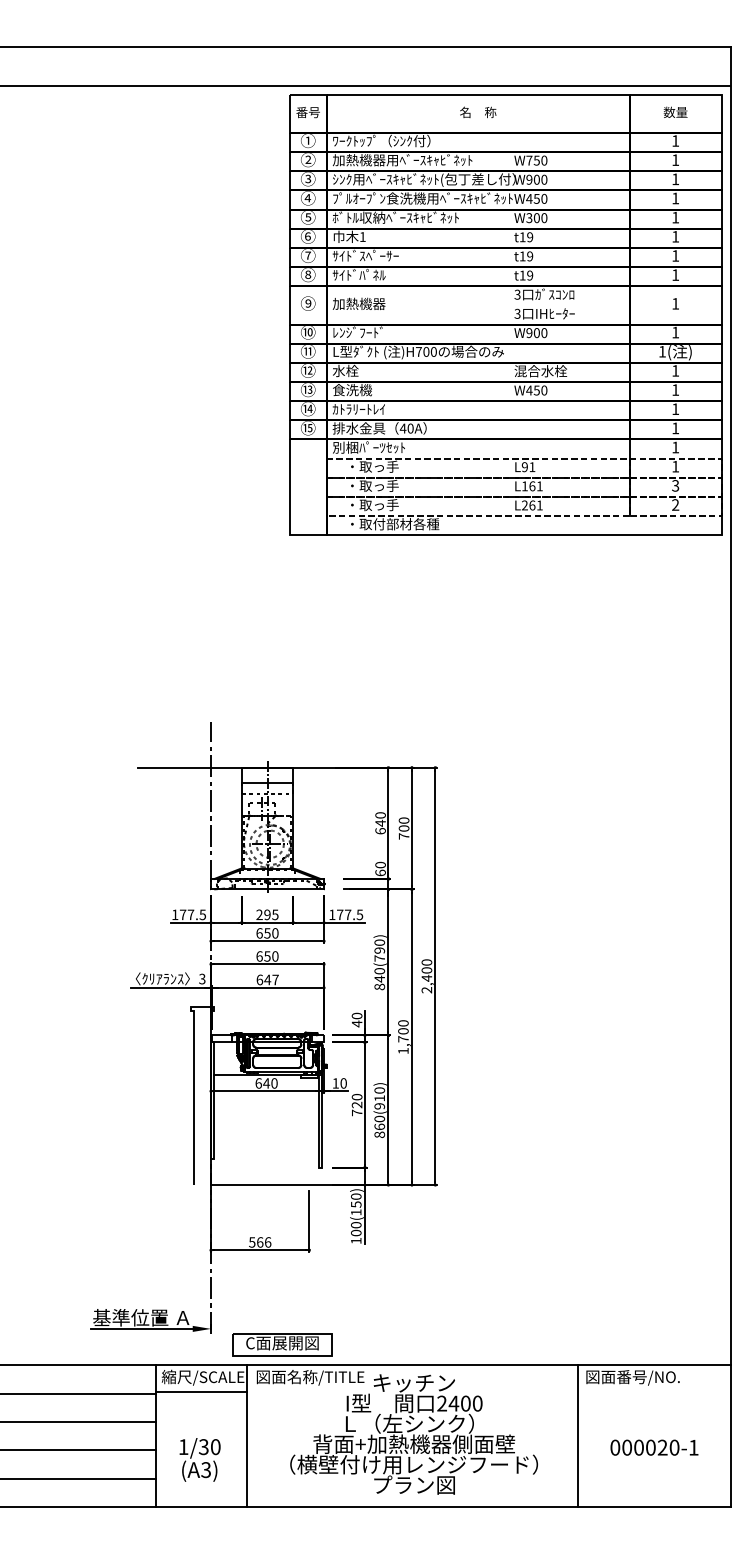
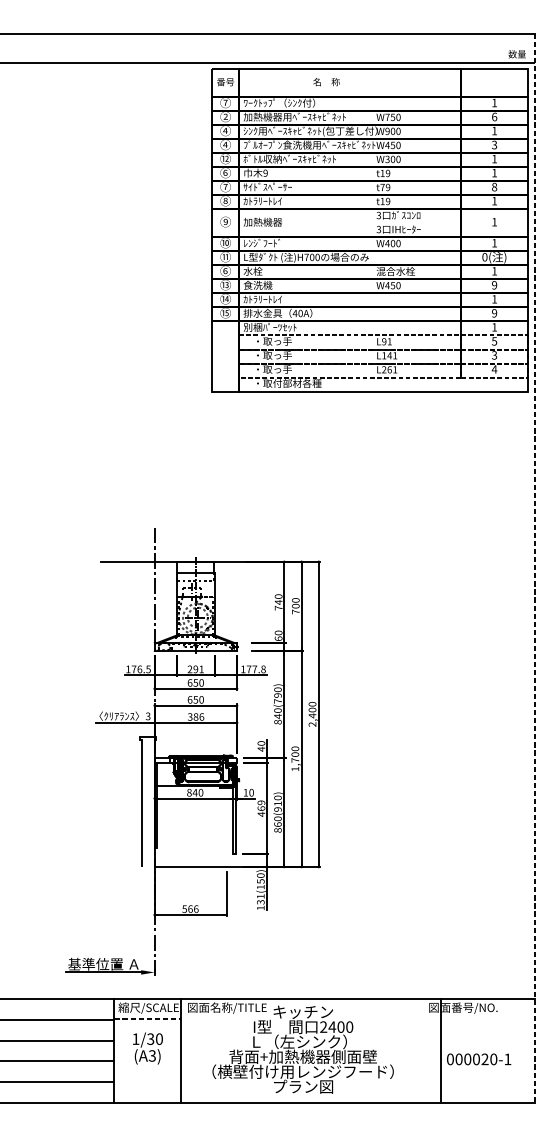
text: (675, 111) -> (517, 53), moved
text: (478, 112) -> (326, 82), moved
text: (307, 140) -> (225, 102), ① -> ⑦
text: (675, 160) -> (494, 117), 1 -> 6
text: (307, 178) -> (225, 130), ③ -> ④
text: (675, 198) -> (494, 145), 1 -> 3
text: (307, 217) -> (225, 159), ⑤ -> ⑫
text: (362, 237) -> (265, 173), 1 -> 9
text: (675, 255) -> (494, 186), 1 -> 8
text: (522, 256) -> (382, 187), t19 -> t79
text: (358, 274) -> (262, 200), ｻｲﾄﾞﾊﾟﾈﾙ -> ｶﾄﾗﾘｰﾄﾚｲ
text: (529, 333) -> (387, 243), W900 -> W400
text: (662, 351) -> (484, 257), 1( -> 0(
text: (307, 370) -> (225, 270), ⑫ -> ⑥
text: (675, 389) -> (494, 284), 1 -> 9
text: (675, 428) -> (494, 313), 1 -> 9
text: (675, 466) -> (494, 341), 1 -> 5
text: (532, 486) -> (389, 355), L161 -> L141
text: (675, 504) -> (494, 369), 2 -> 4
line: (731, 777) -> (535, 568), solid -> dashed
text: (380, 830) -> (278, 607), 640 -> 740
text: (190, 914) -> (139, 669), 177.5 -> 176.5
text: (275, 914) -> (201, 669), 295 -> 291
text: (359, 914) -> (263, 669), 177.5 -> 177.8
text: (267, 979) -> (195, 716), 647 -> 386
text: (258, 1083) -> (189, 792), 640 -> 840
text: (356, 1105) -> (260, 808), 720 -> 469
text: (356, 1229) -> (260, 899), 100(150) -> 131(150)
part: (282, 1344) -> (206, 983), removed
line: (201, 1392) -> (147, 1018), solid -> dashed
line: (578, 1436) -> (441, 1051), moved
text: (199, 1459) -> (147, 1048), moved

